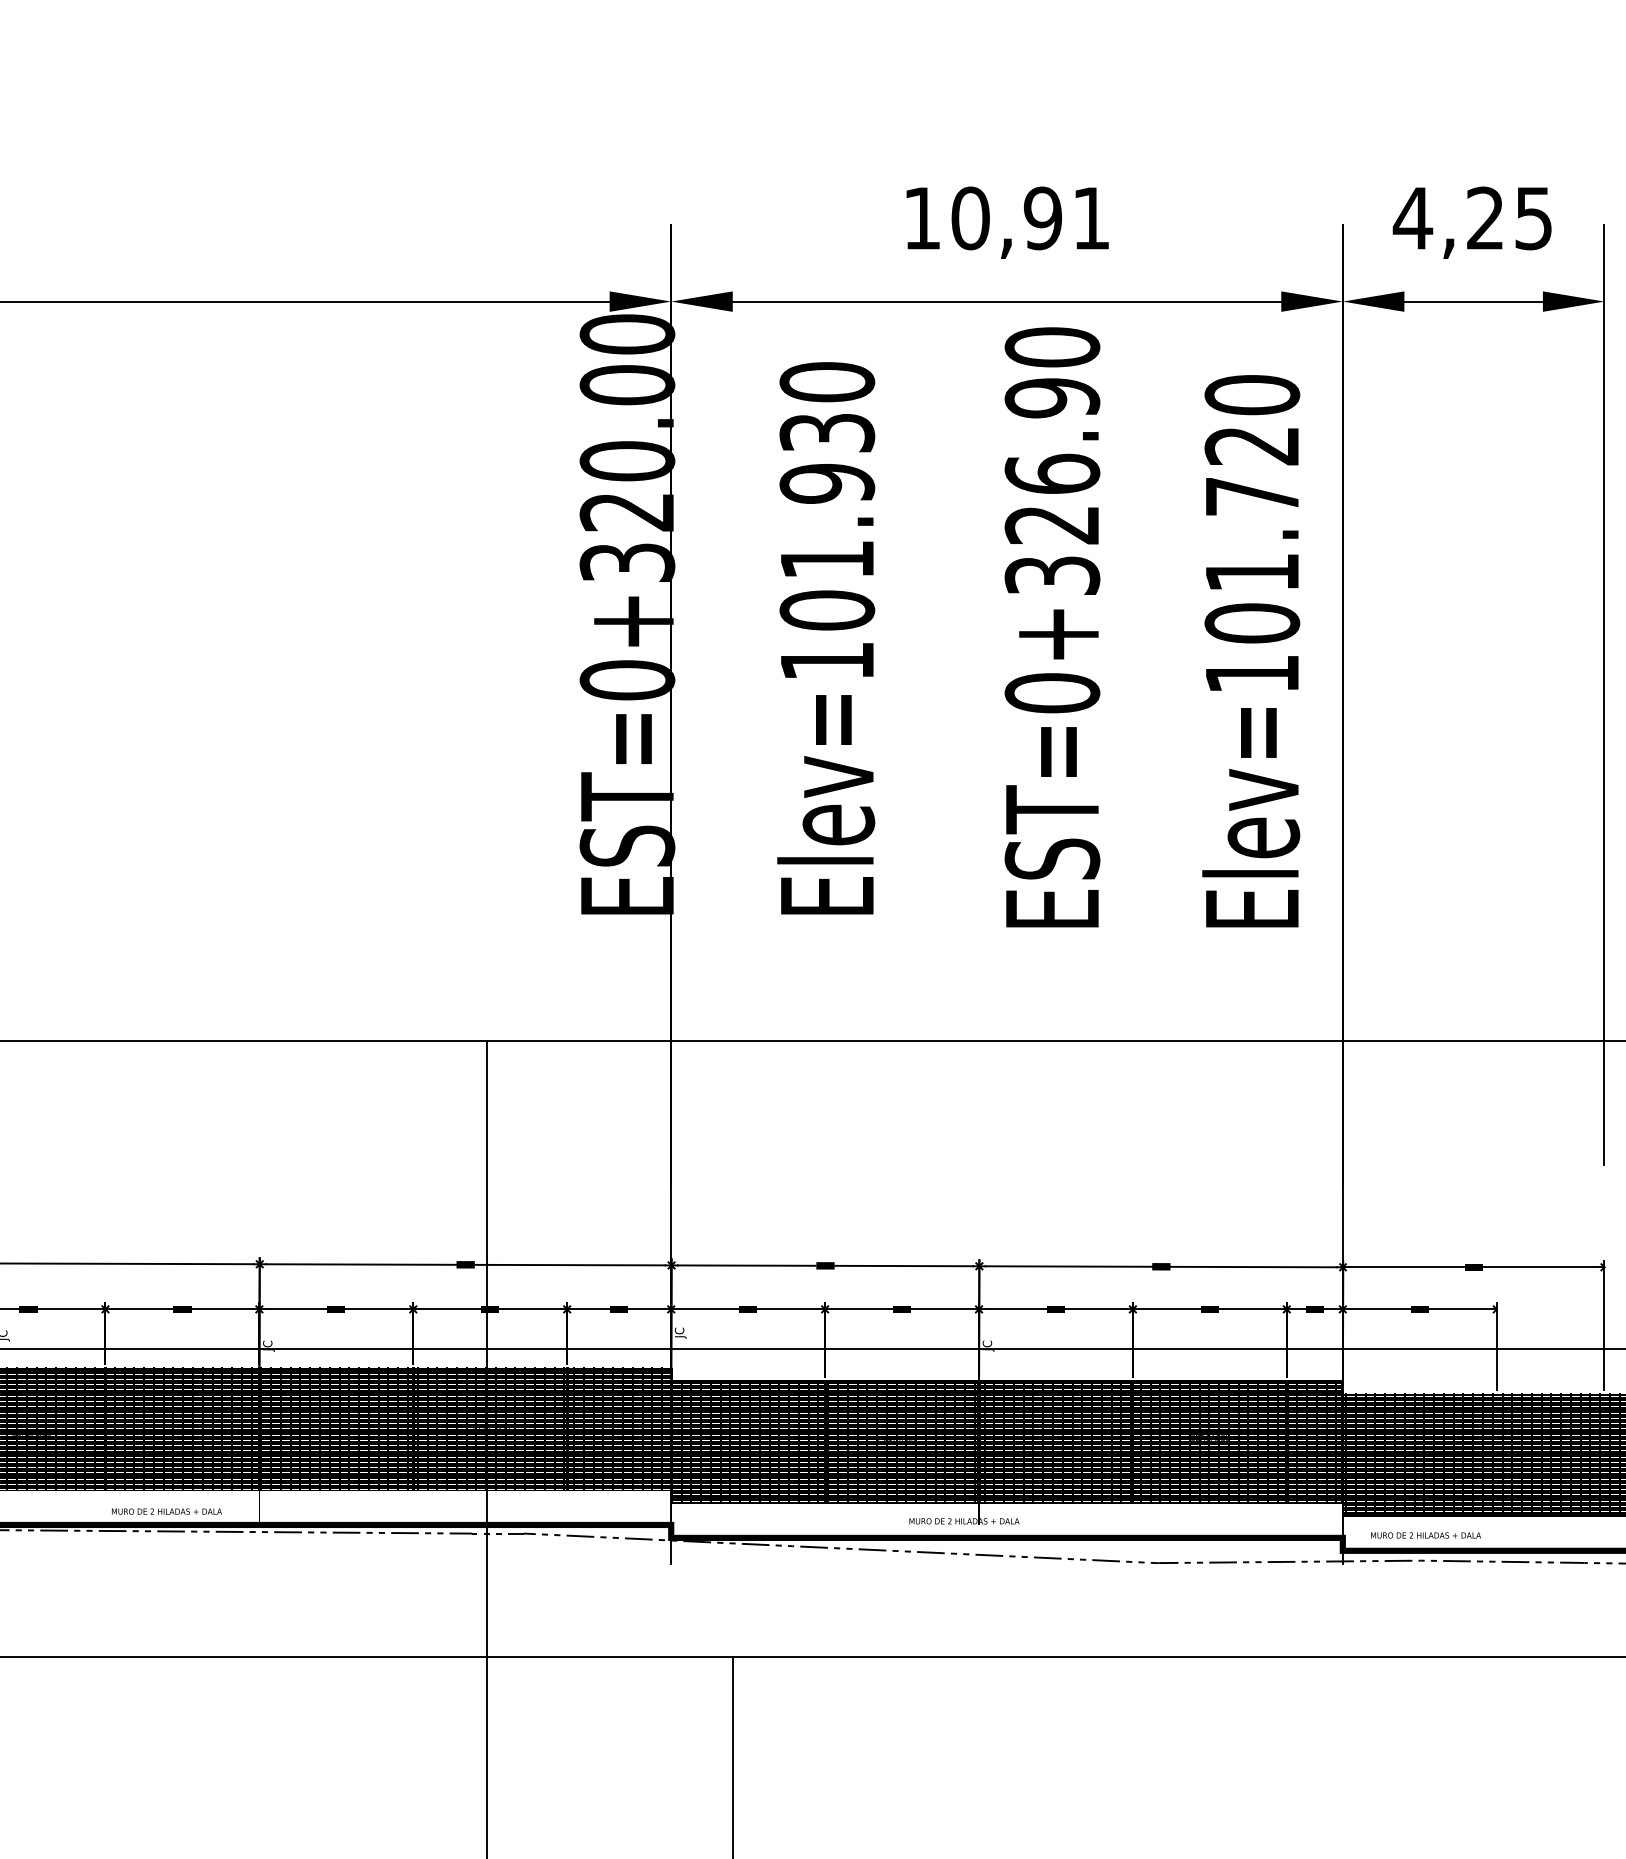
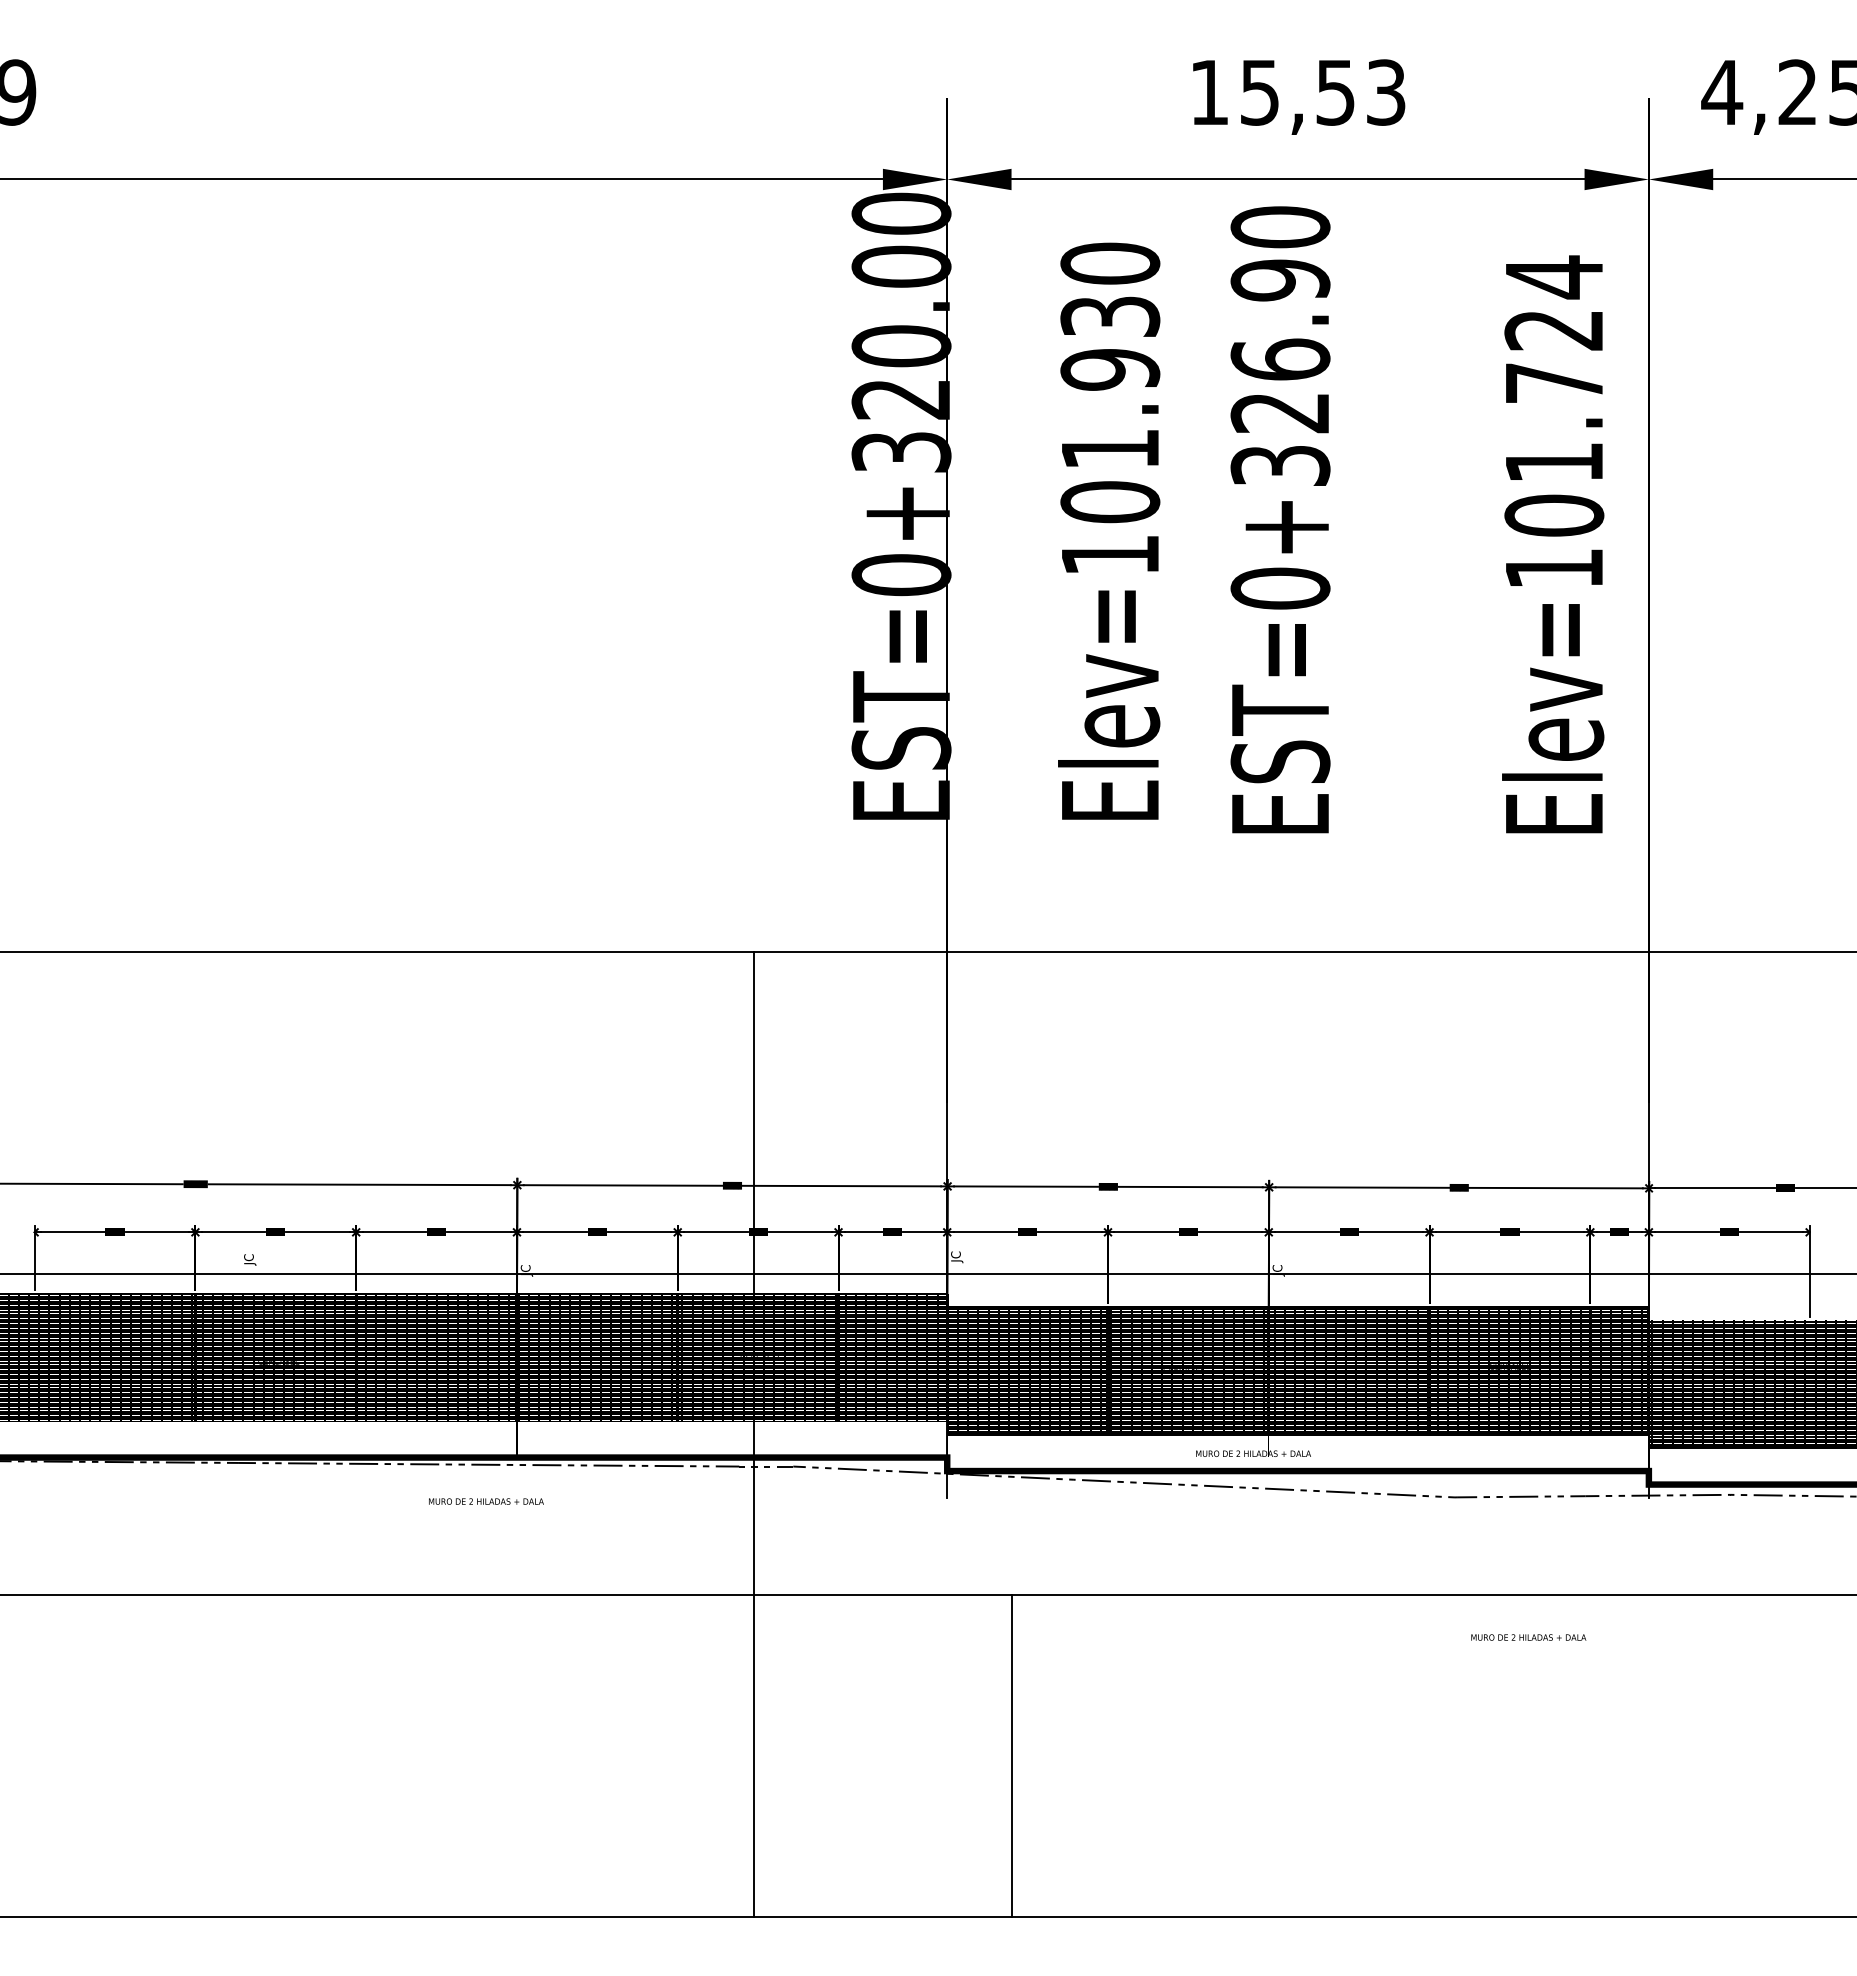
text: (1030, 218) -> (1322, 92), 10,91 -> 15,53
text: (1252, 395) -> (1554, 277), Elev=101.720 -> Elev=101.724
text: (1052, 627) -> (1280, 519), moved
text: (167, 1511) -> (486, 1501), moved
text: (1425, 1535) -> (1528, 1637), moved

